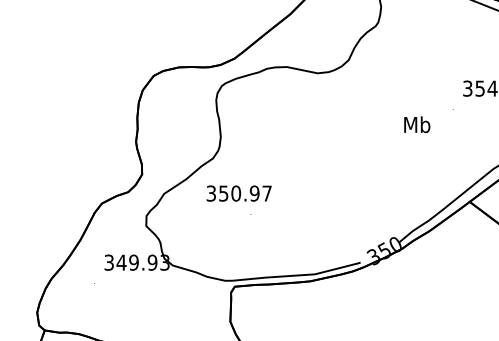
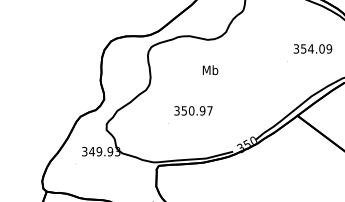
text: (417, 125) -> (210, 70), moved
text: (239, 192) -> (193, 110), moved

